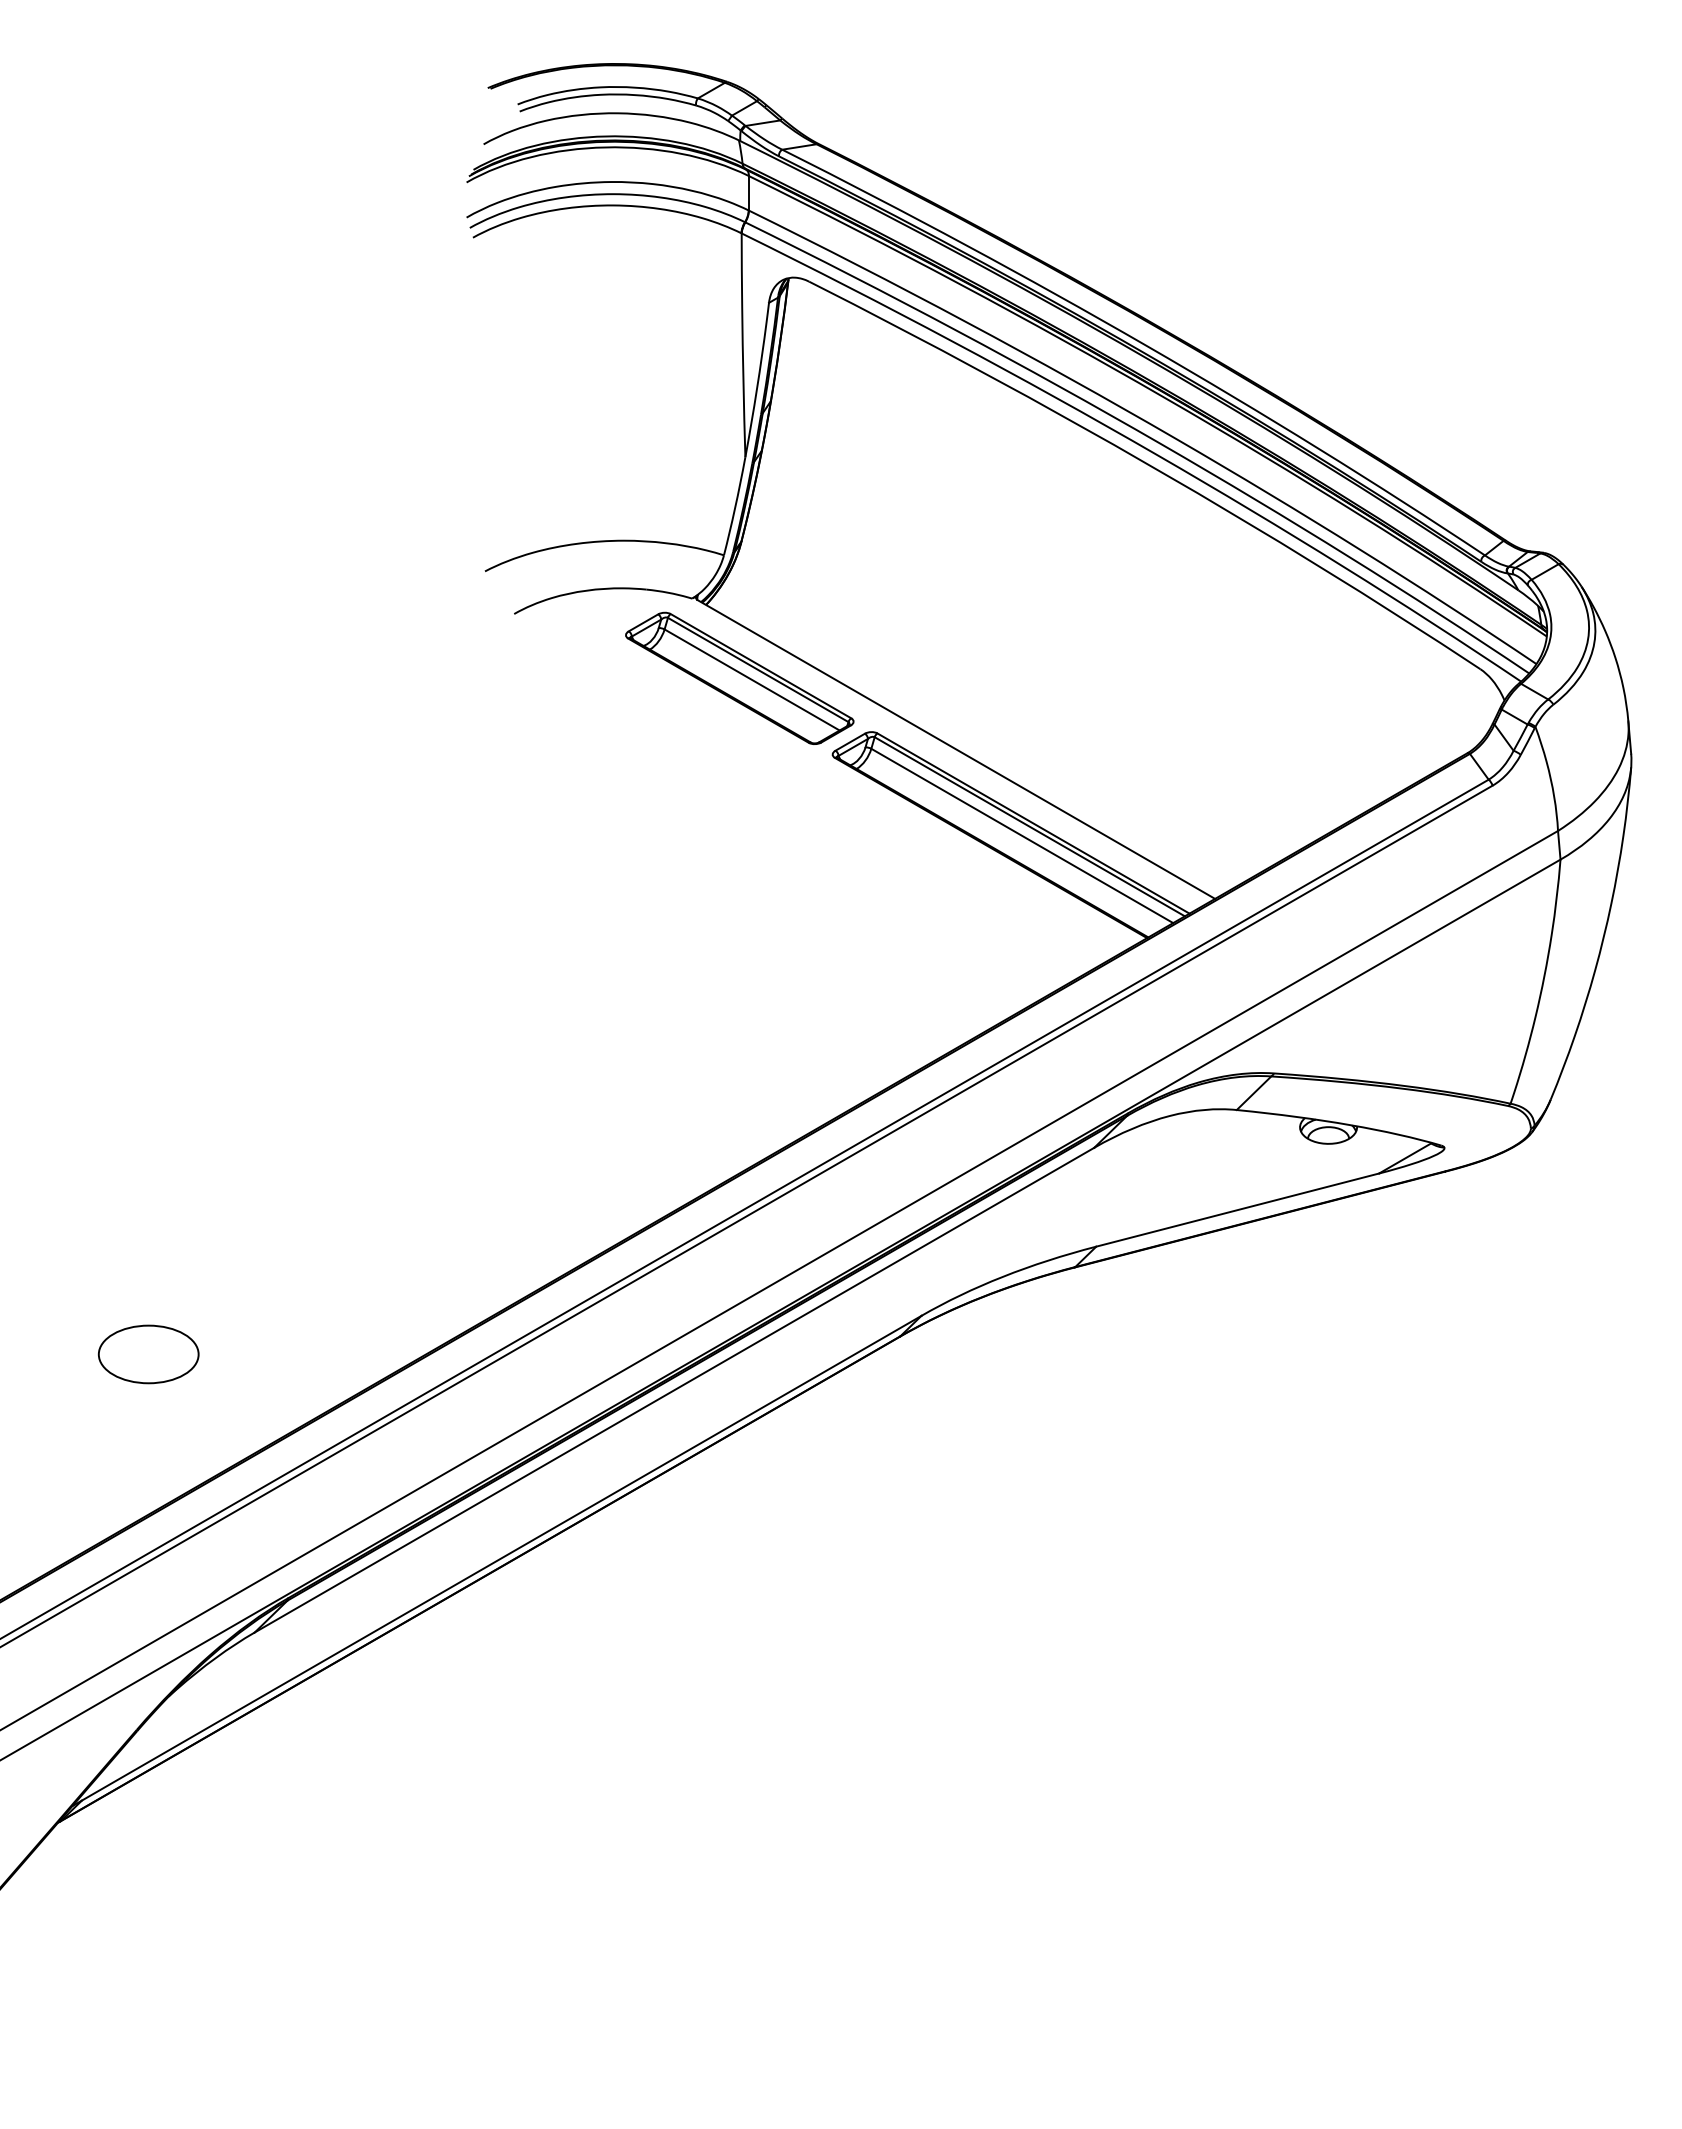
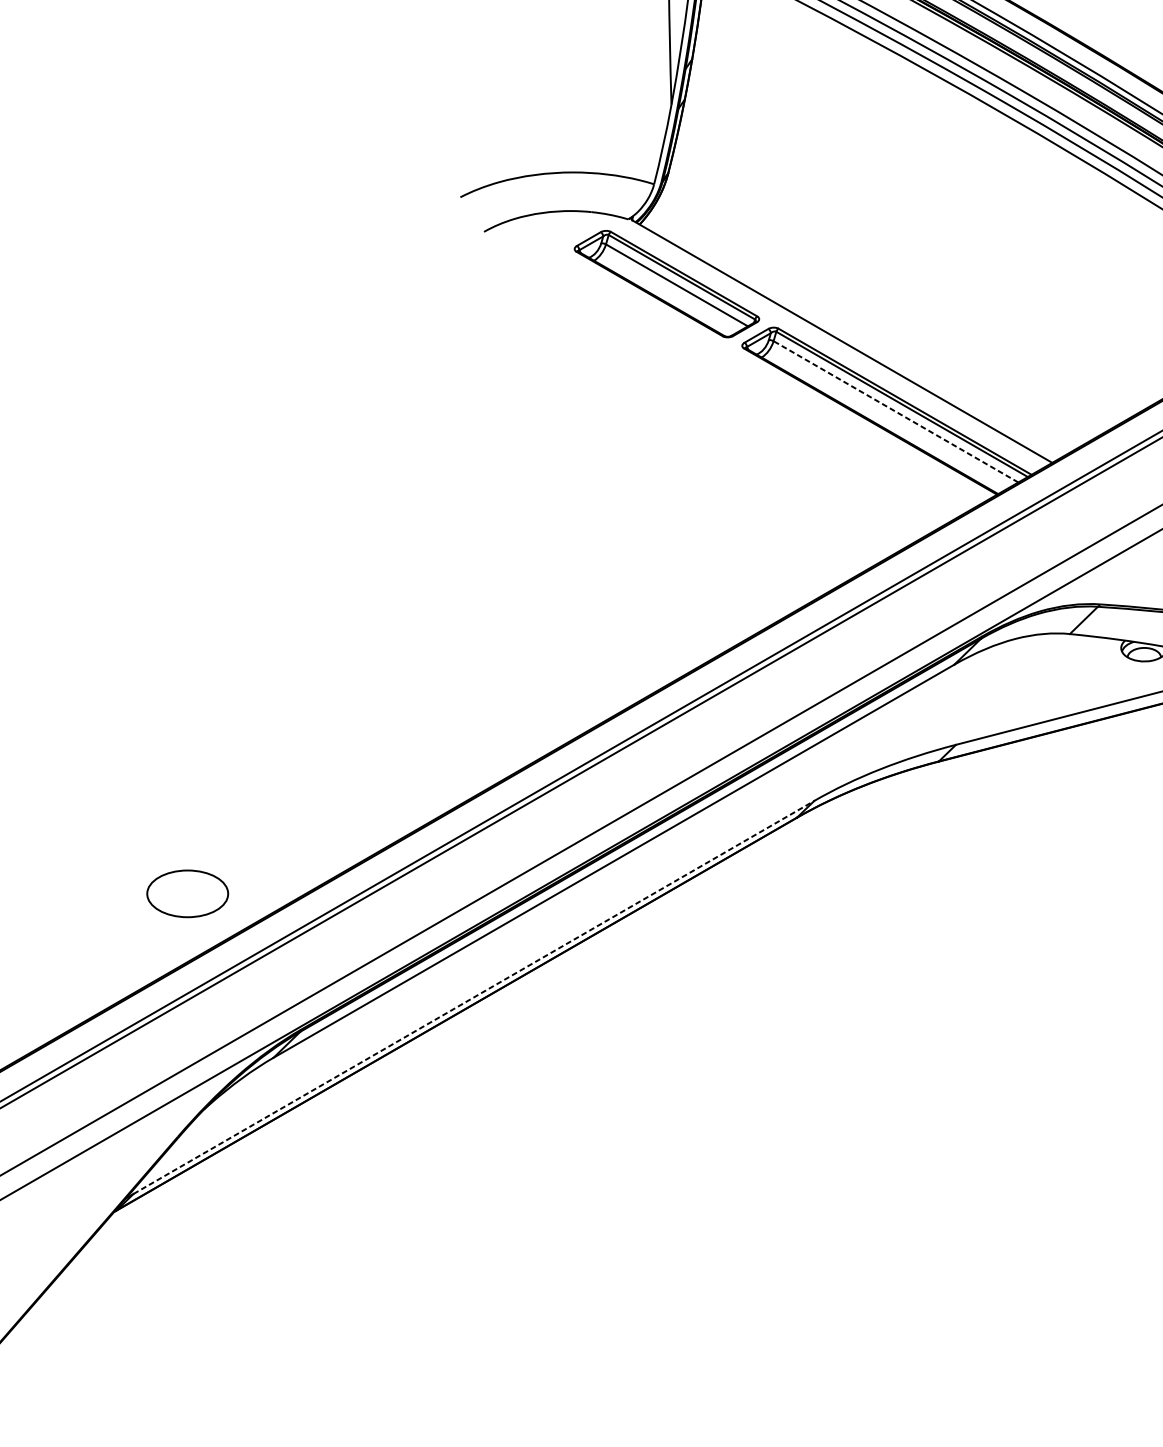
line: (1021, 835) -> (895, 411), solid -> dashed
part: (148, 1354) -> (187, 893), moved
line: (501, 1558) -> (473, 997), solid -> dashed

